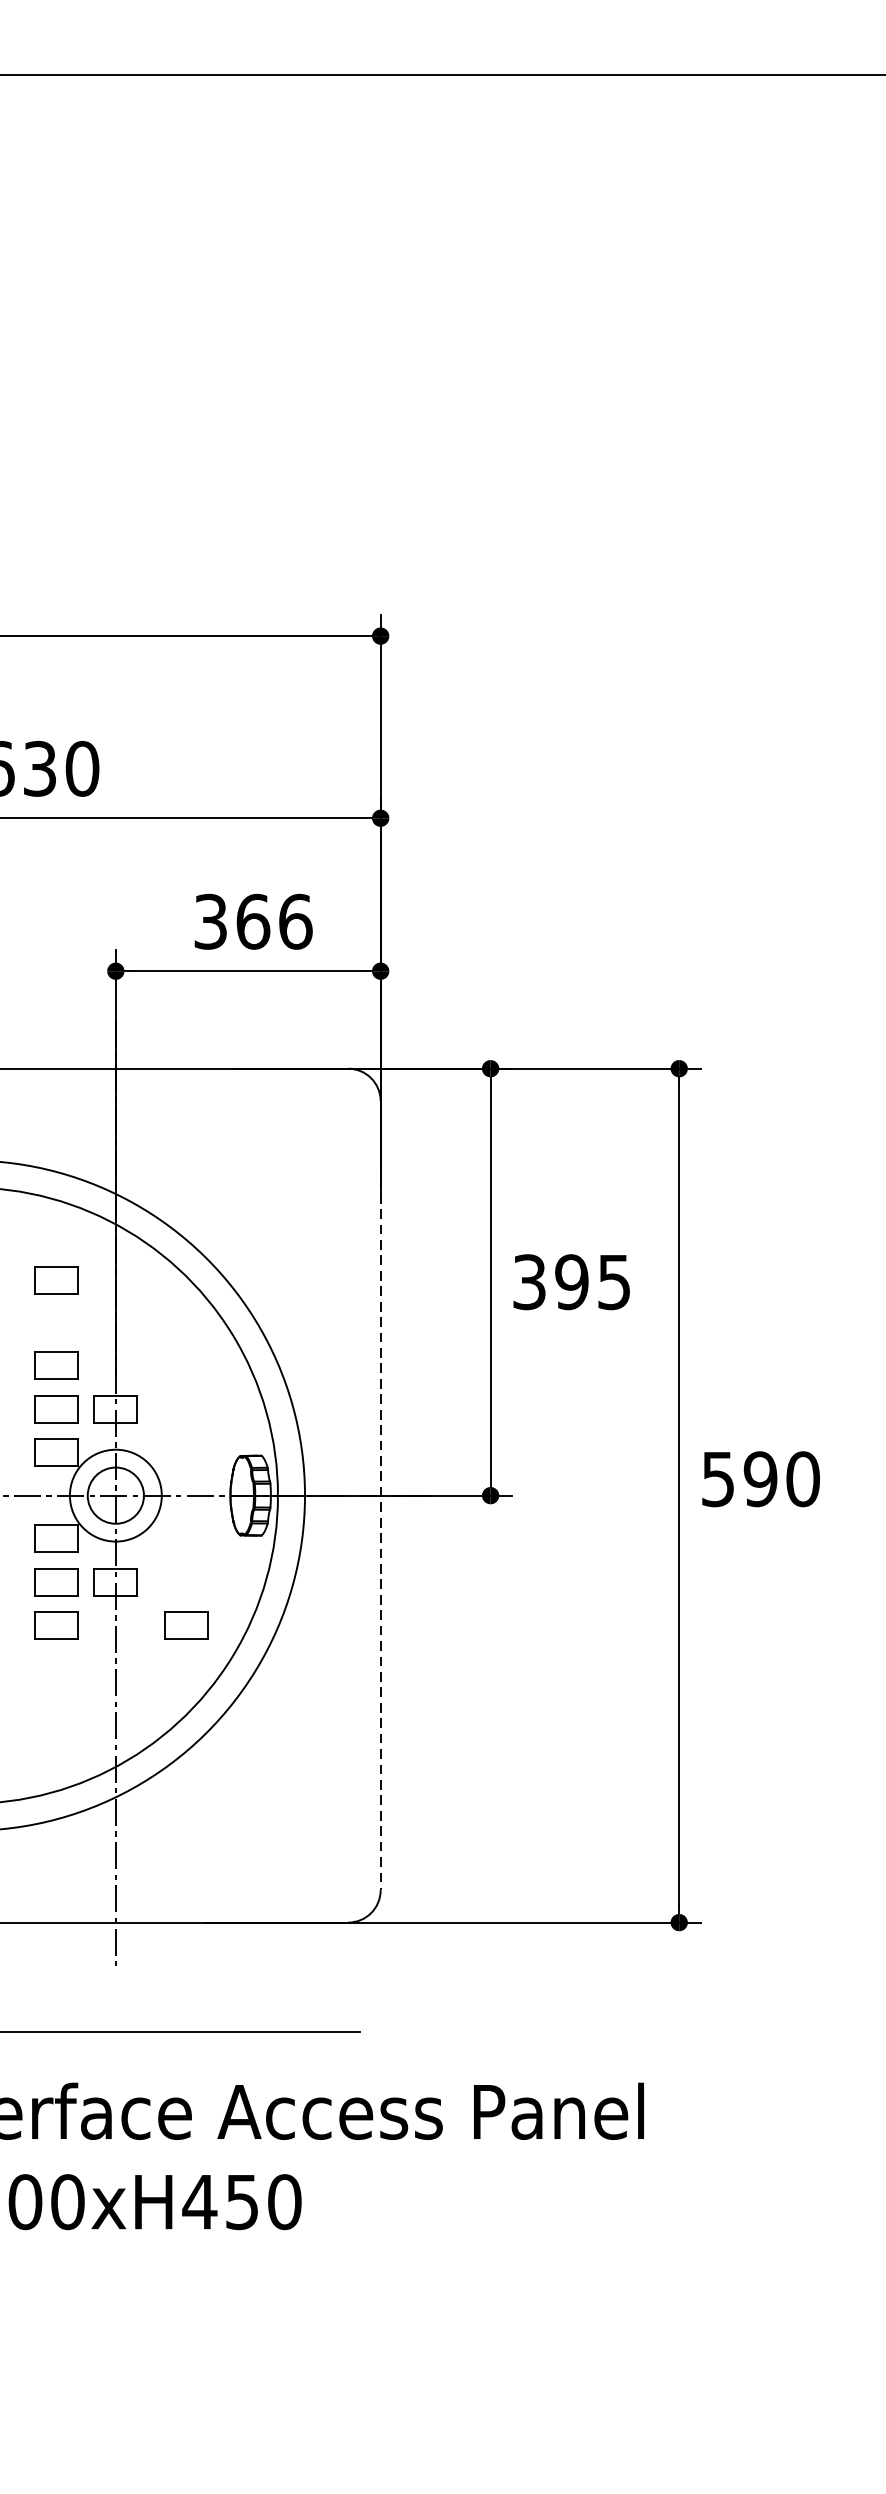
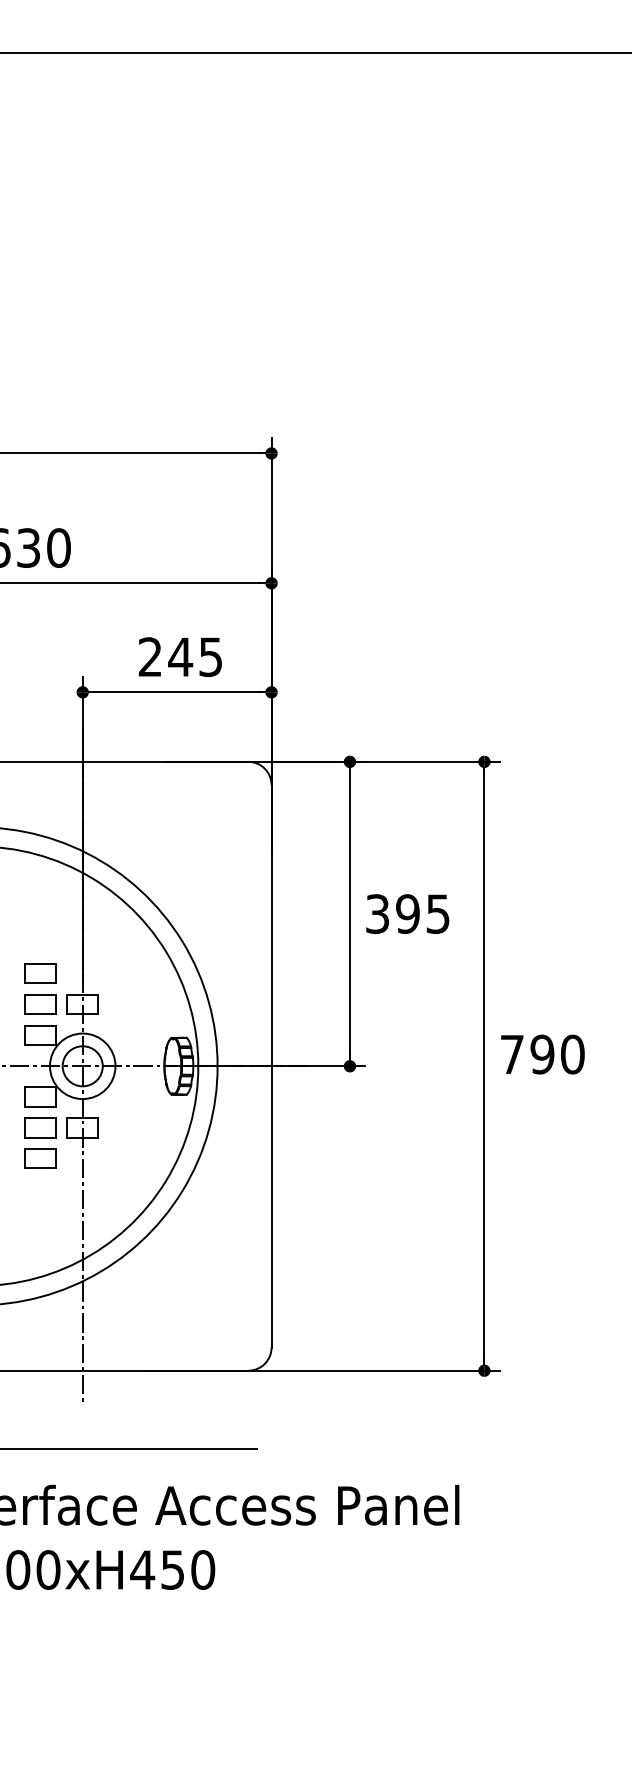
text: (252, 922) -> (180, 657), 366 -> 245
part: (56, 1279) -> (40, 912), removed
text: (718, 1479) -> (512, 1054), 590 -> 790
line: (380, 1495) -> (271, 1066), dashed -> solid
part: (187, 1624) -> (133, 1158), removed

